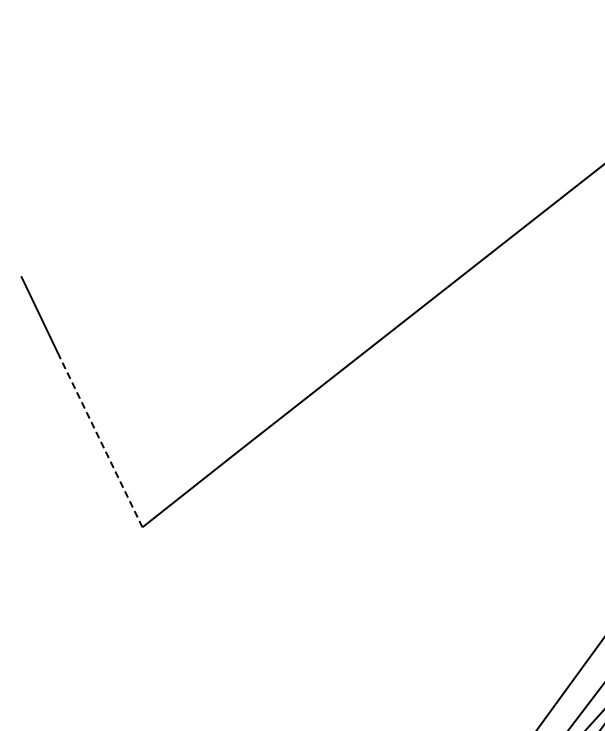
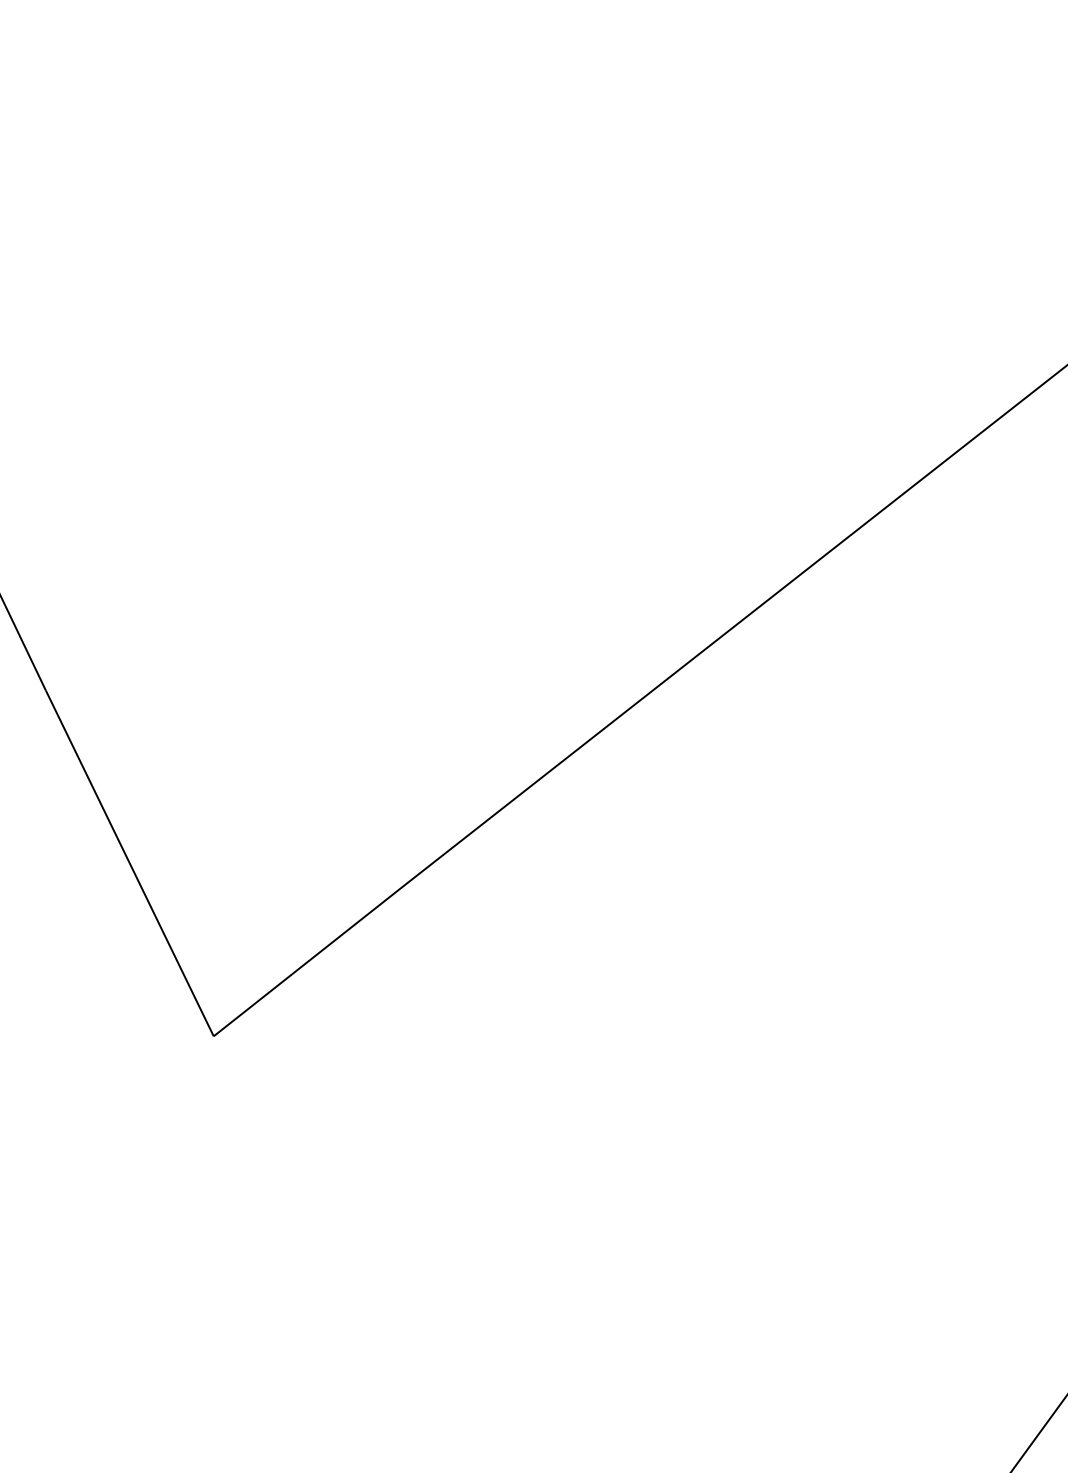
line: (101, 442) -> (129, 861), dashed -> solid

